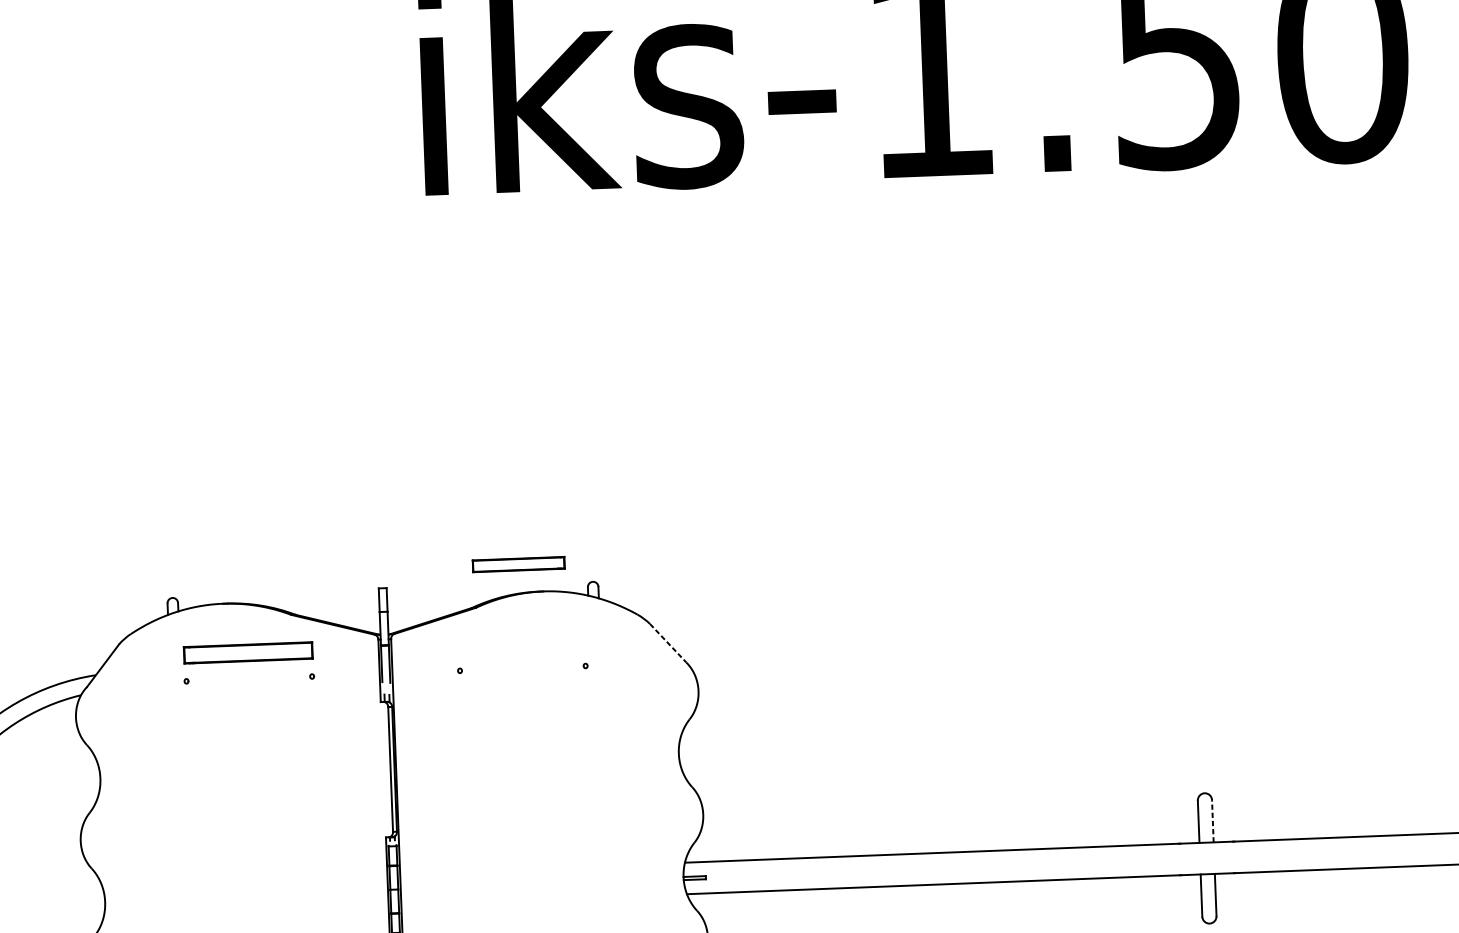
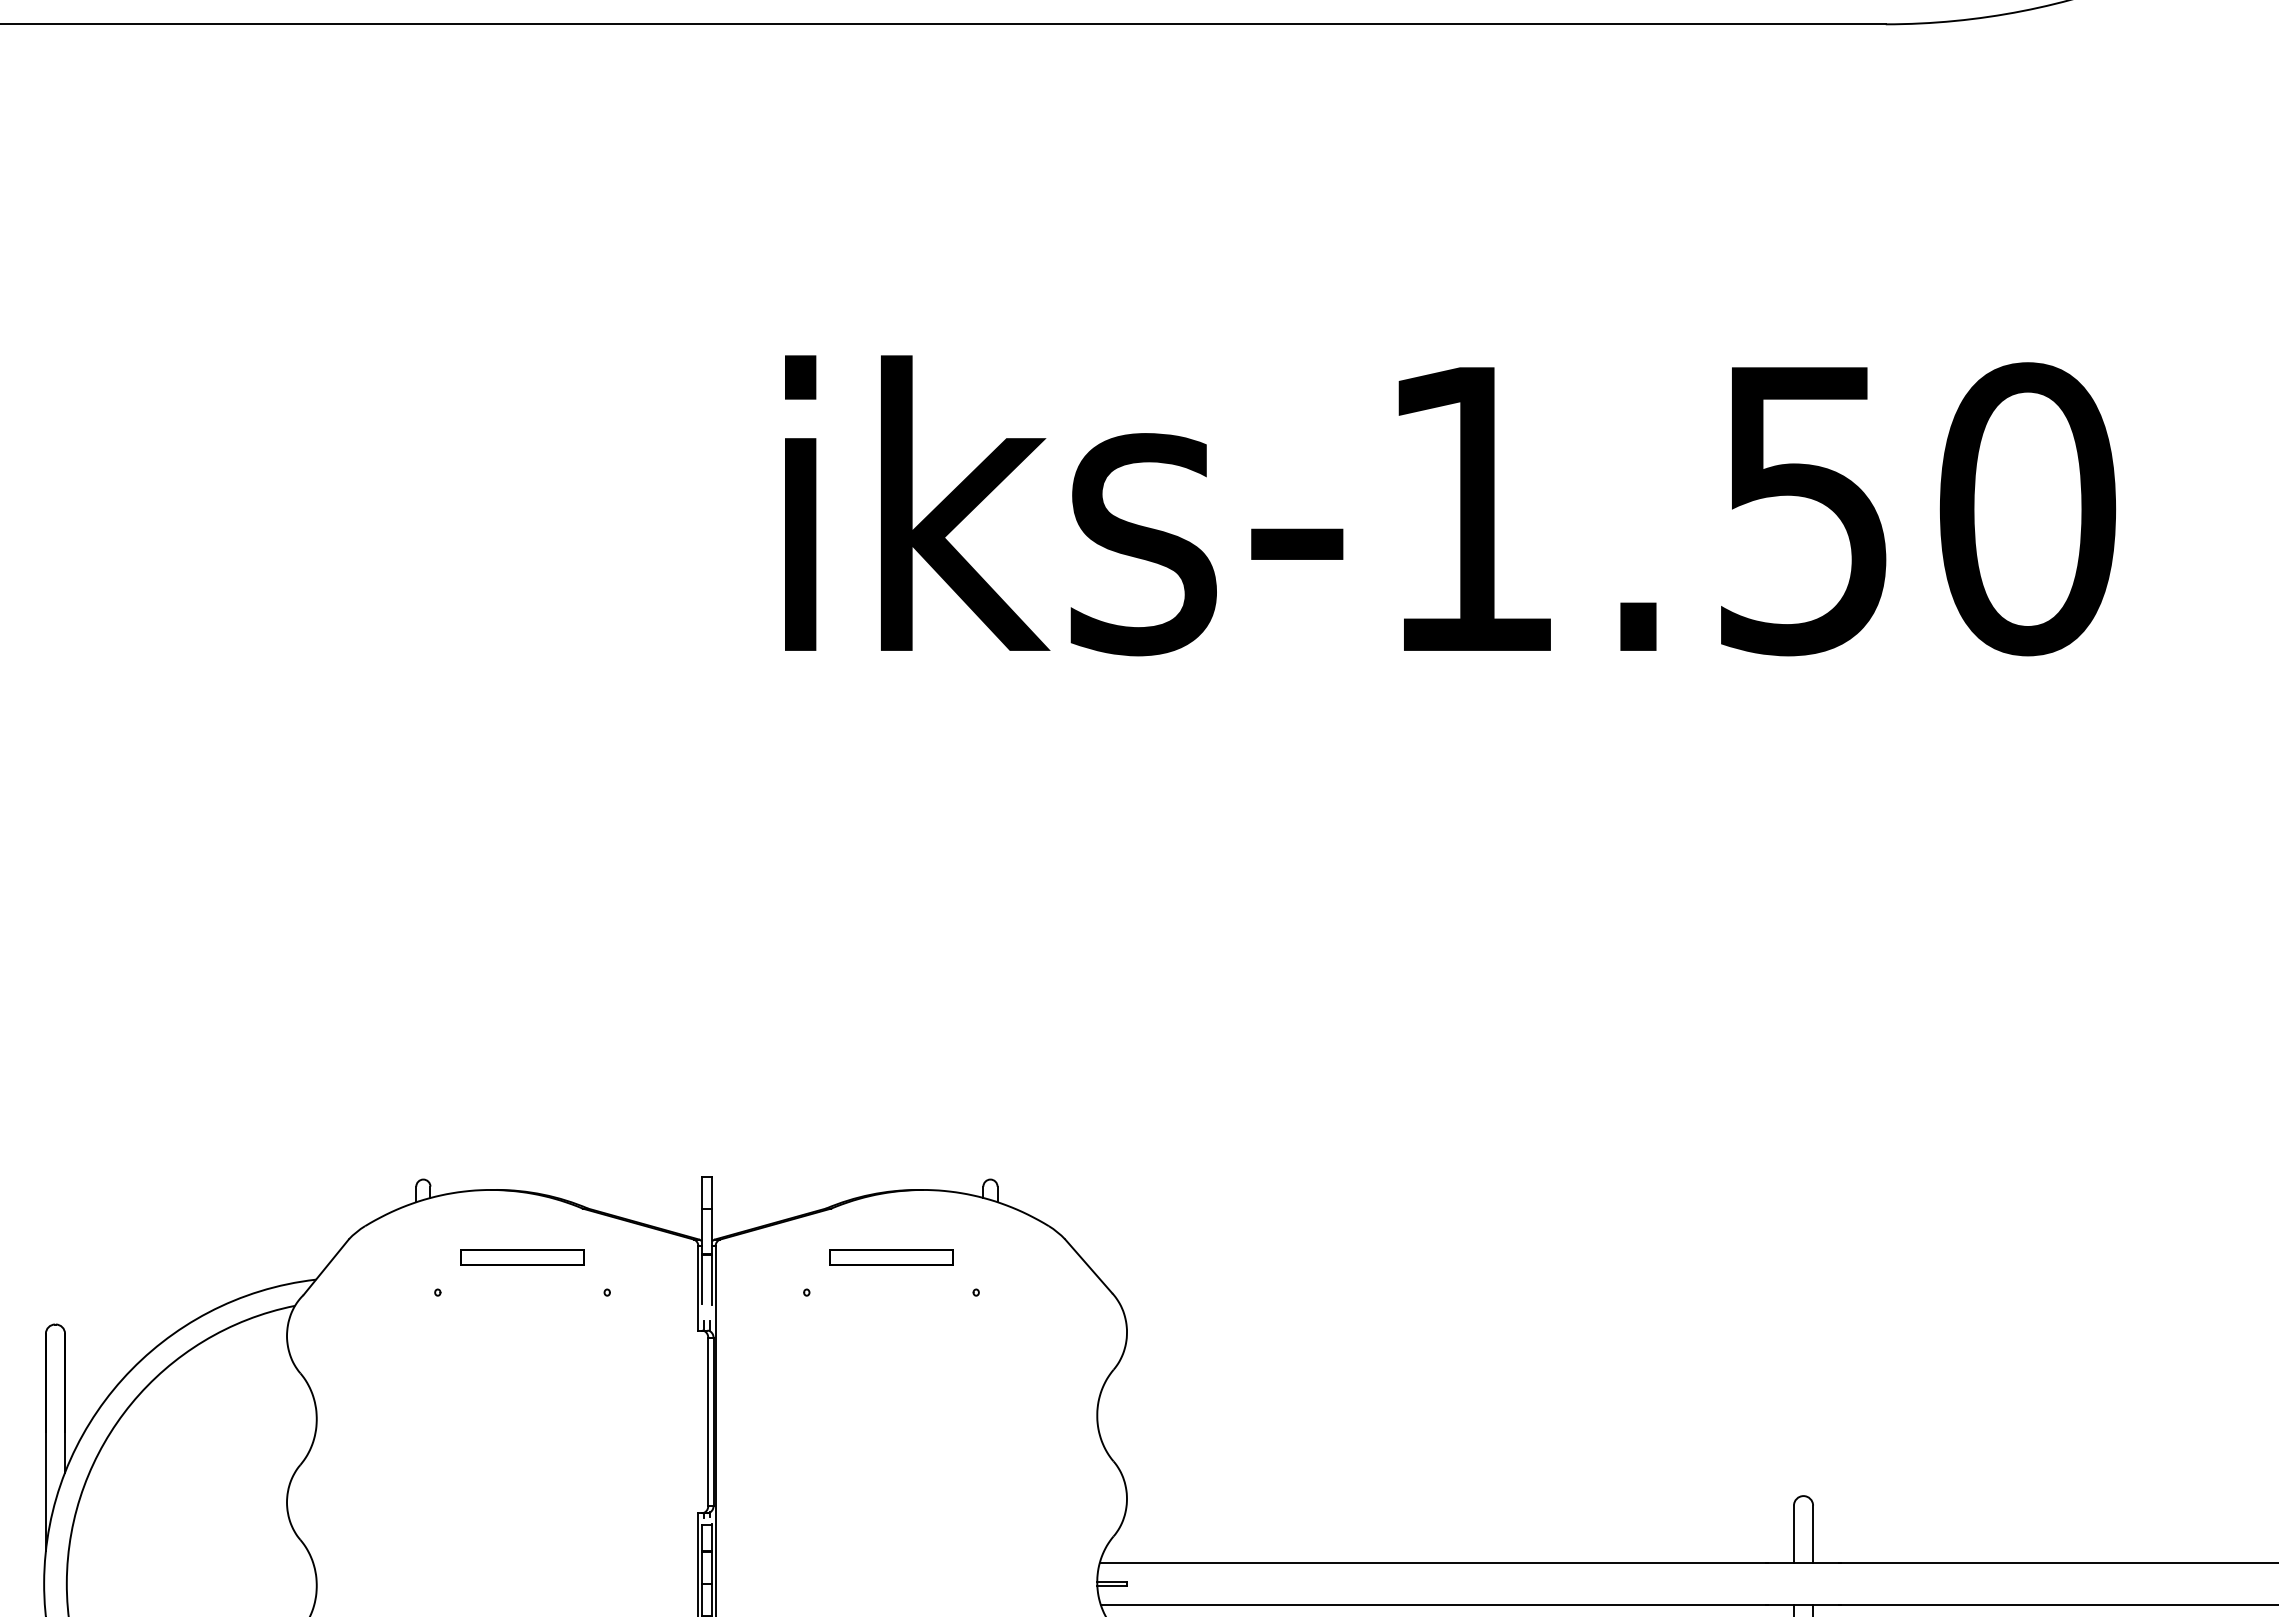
part: (518, 564) -> (891, 1257), moved
line: (668, 643) -> (1088, 1266), dashed -> solid
part: (248, 652) -> (522, 1257), size x0.71
line: (1213, 821) -> (1813, 1534), dashed -> solid

